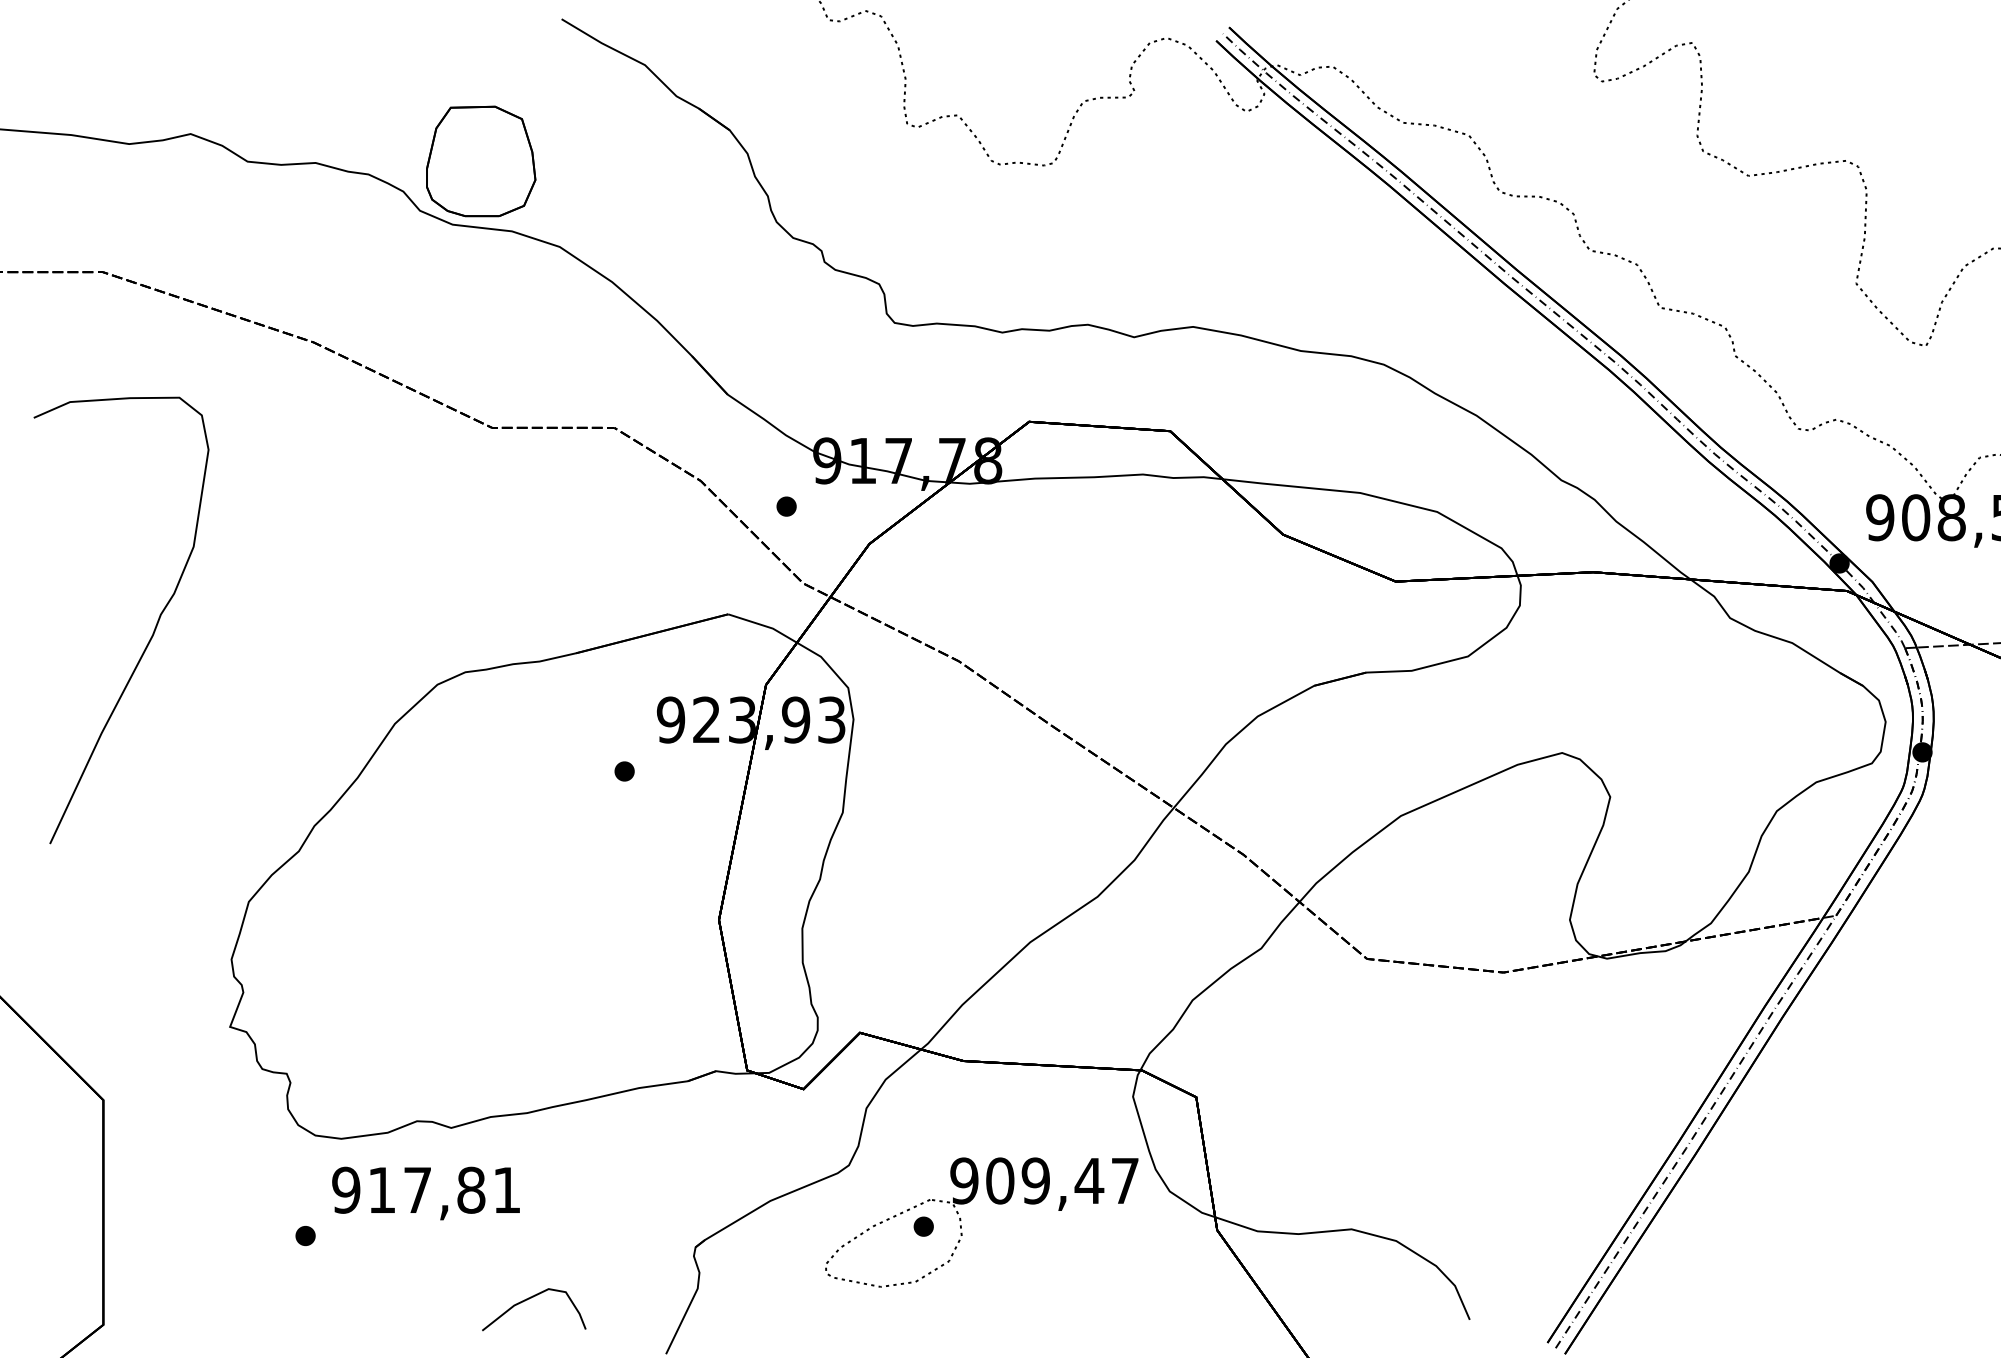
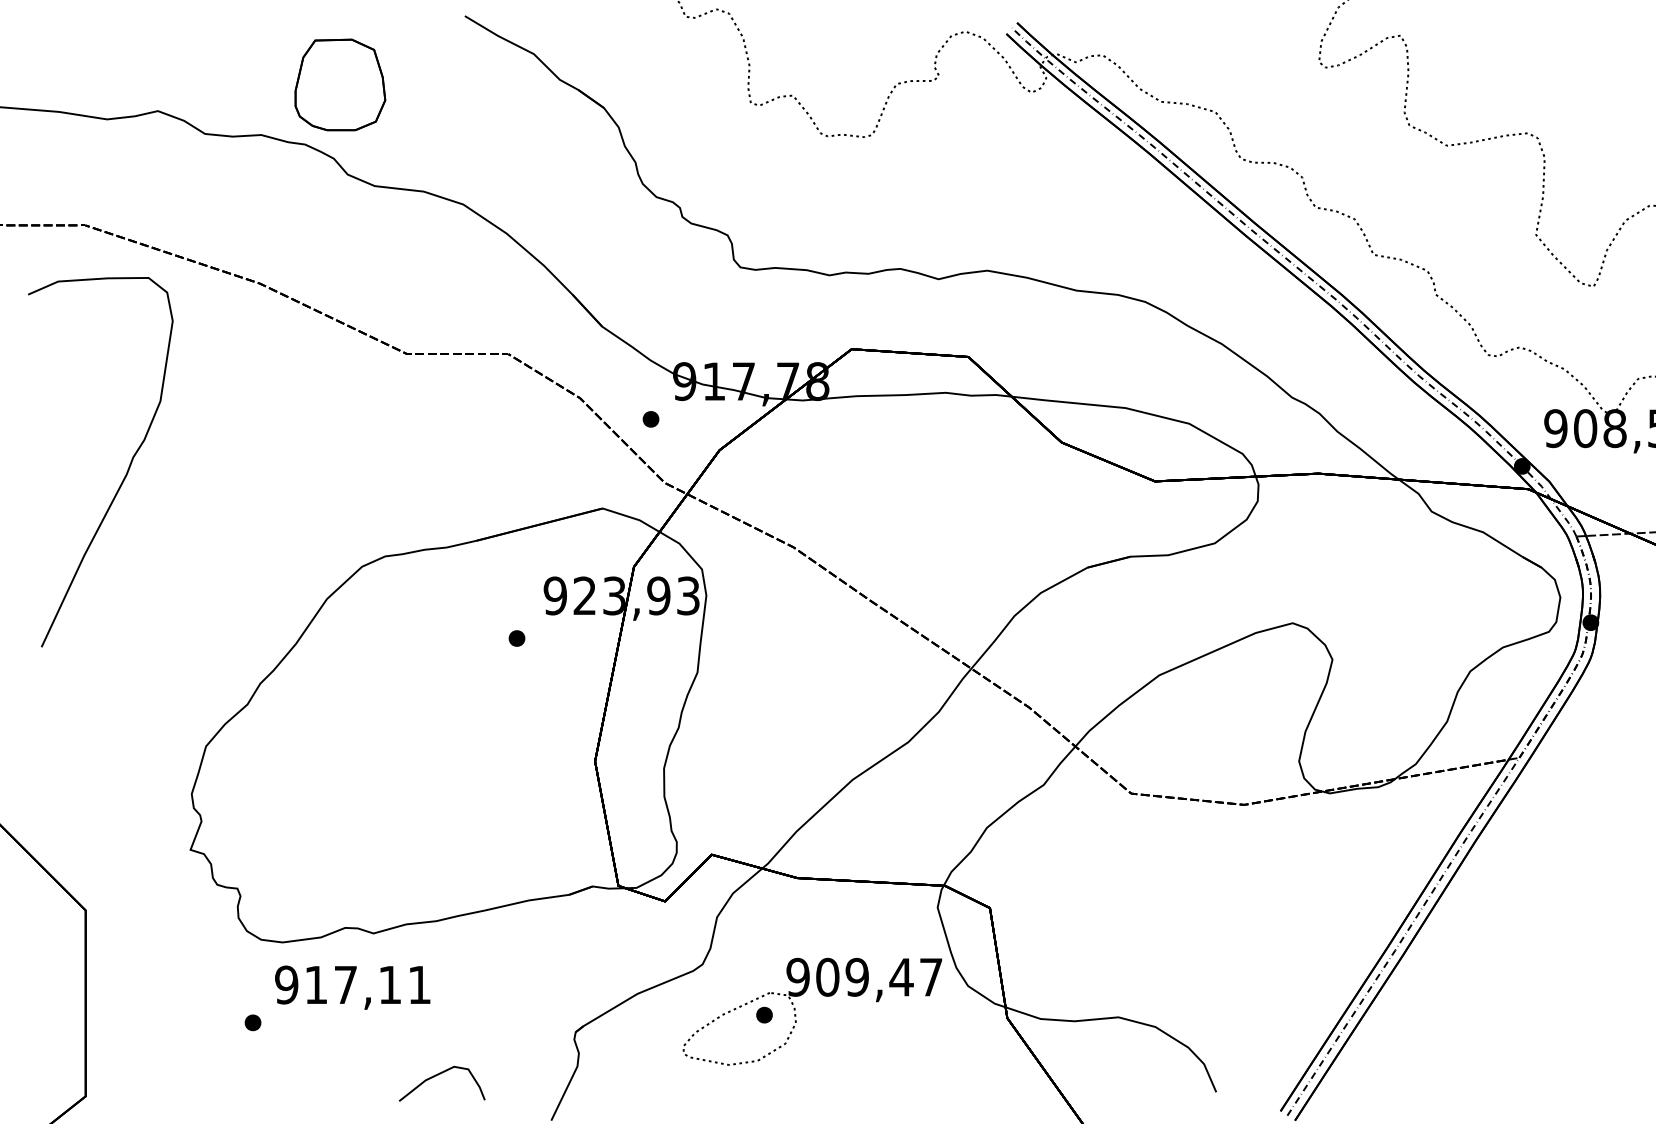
part: (481, 161) -> (340, 85), moved
curve: (153, 630) -> (127, 470), moved
text: (471, 1189) -> (390, 984), 917,81 -> 917,11

